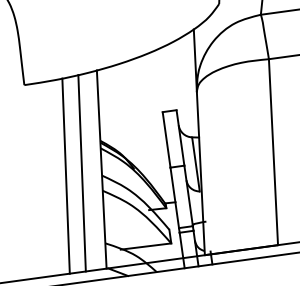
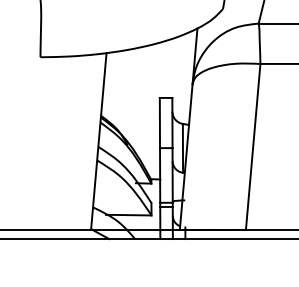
line: (81, 172) -> (80, 141), removed
line: (65, 175) -> (65, 142), removed

